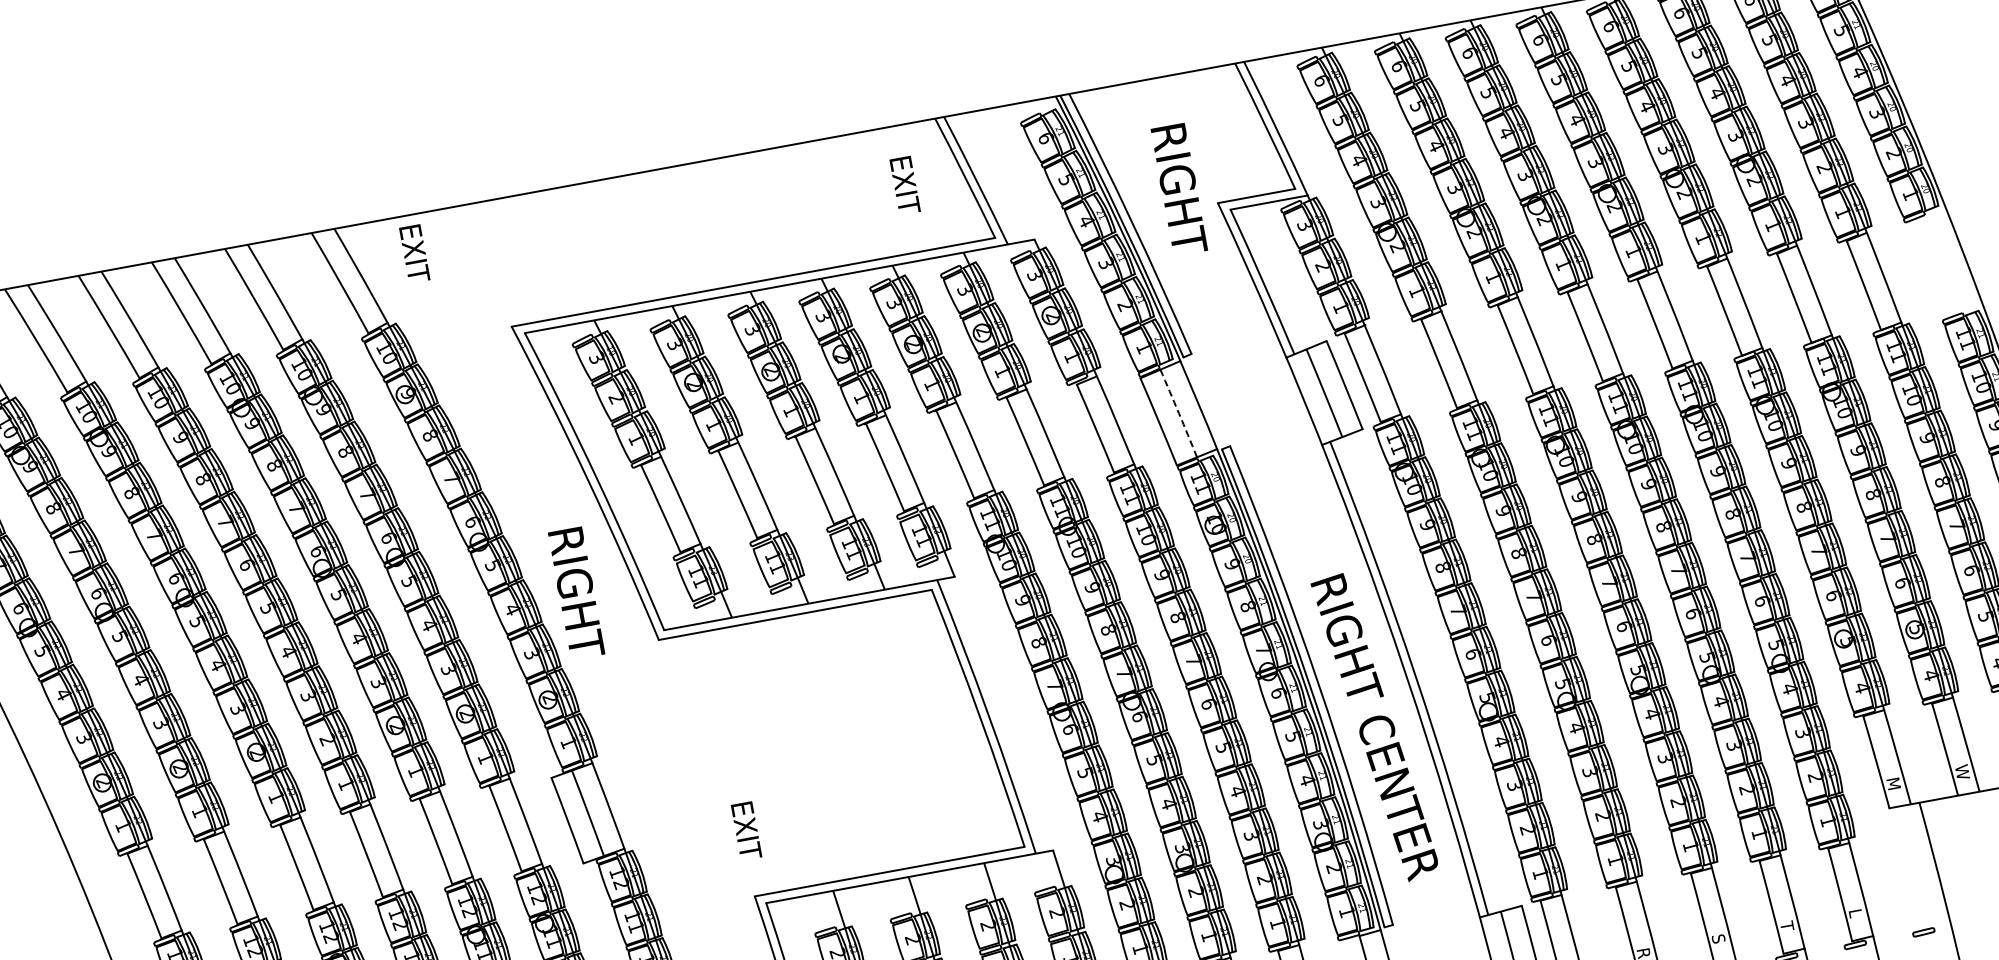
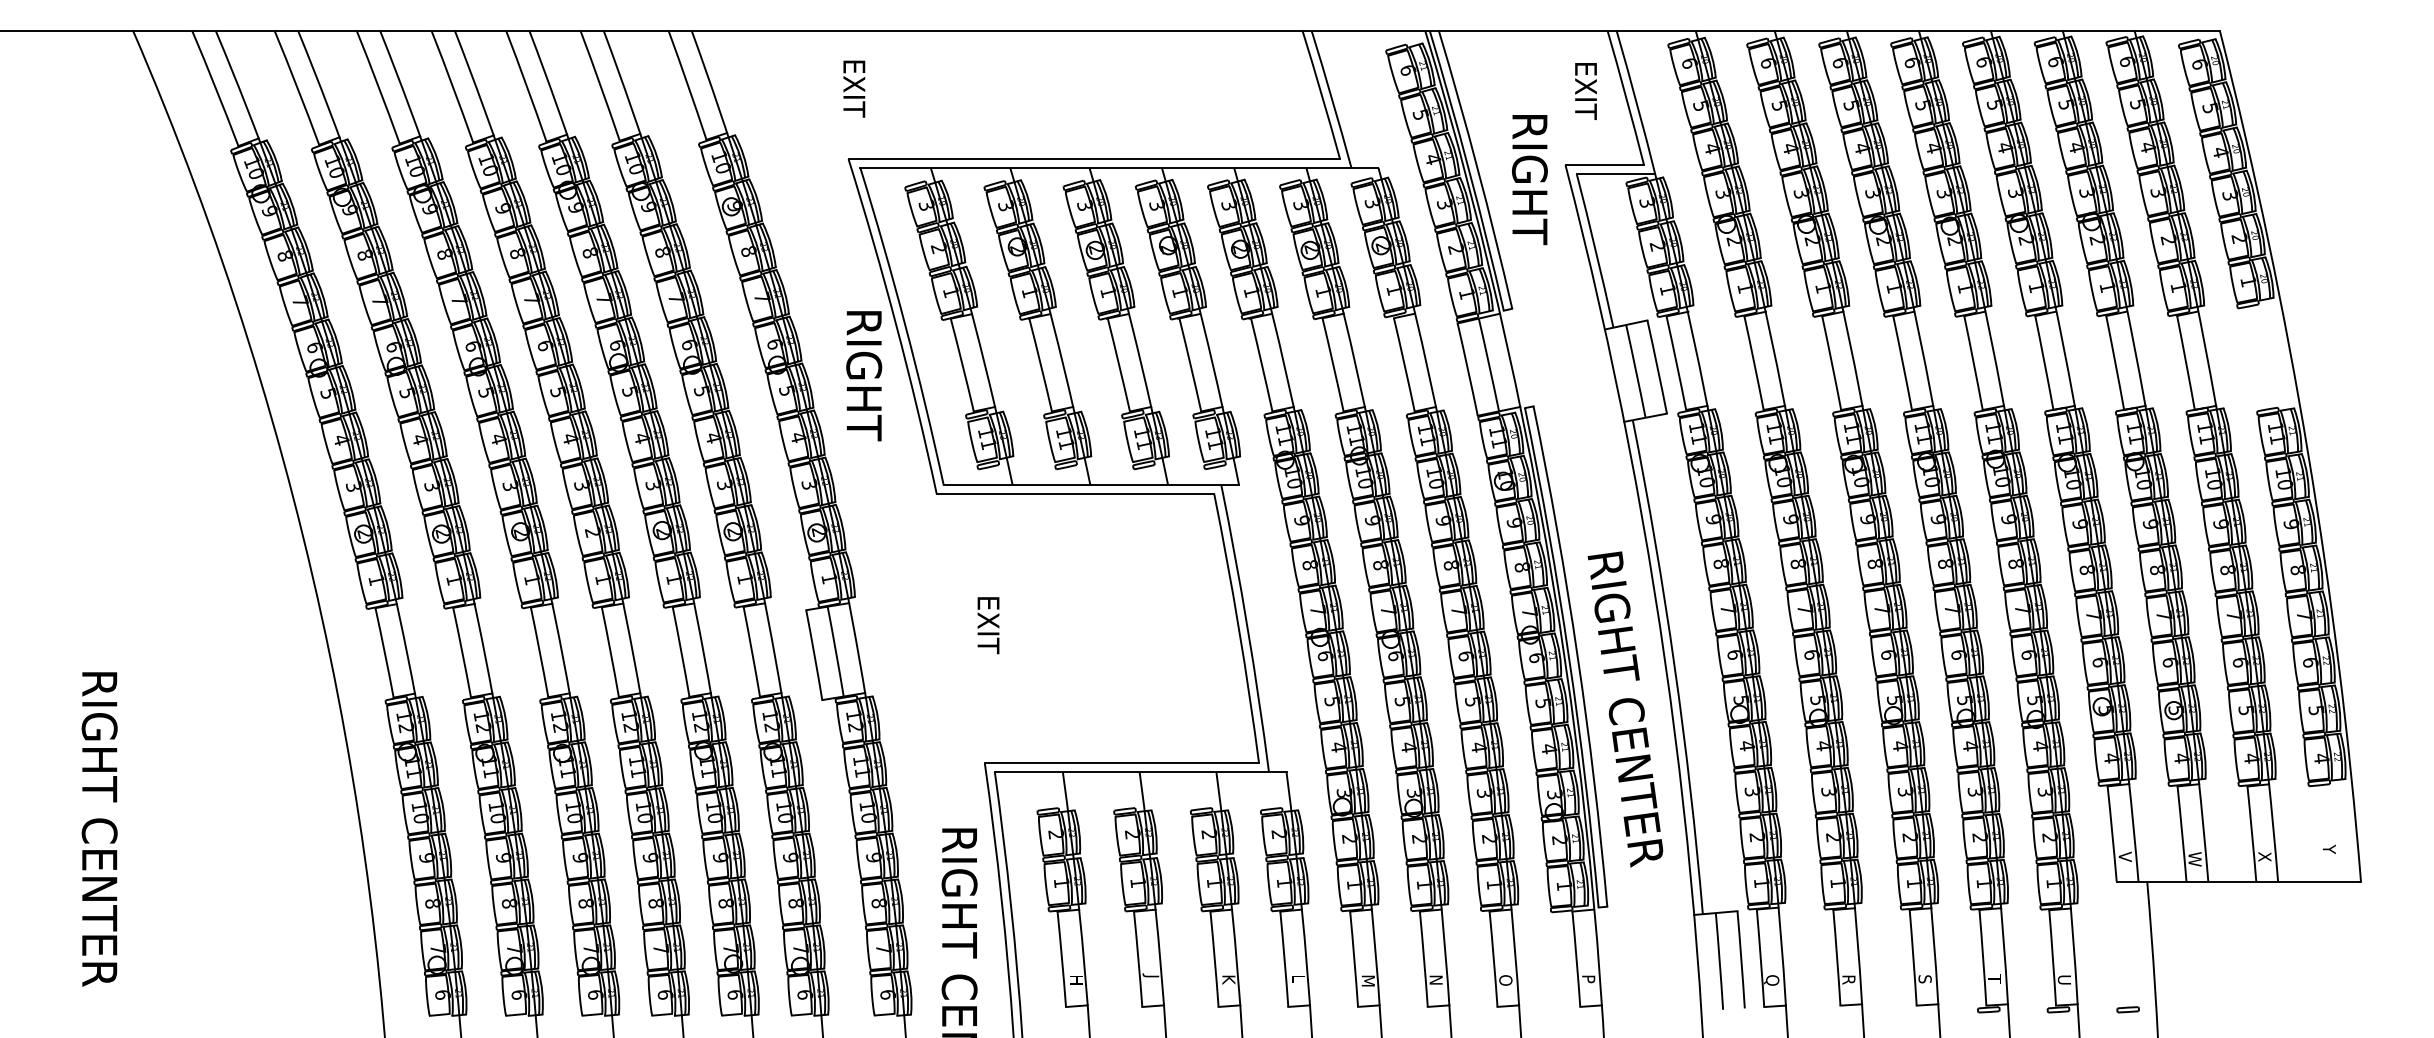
text: (904, 185) -> (1585, 91), moved
text: (1179, 190) -> (1529, 180), moved
text: (414, 253) -> (854, 88), moved
arc: (1179, 412) -> (1489, 364), dashed -> solid
text: (576, 593) -> (864, 376), moved
text: (1892, 783) -> (2124, 857), M -> V
text: (746, 830) -> (988, 625), moved
text: (1854, 914) -> (2063, 979), L -> U

